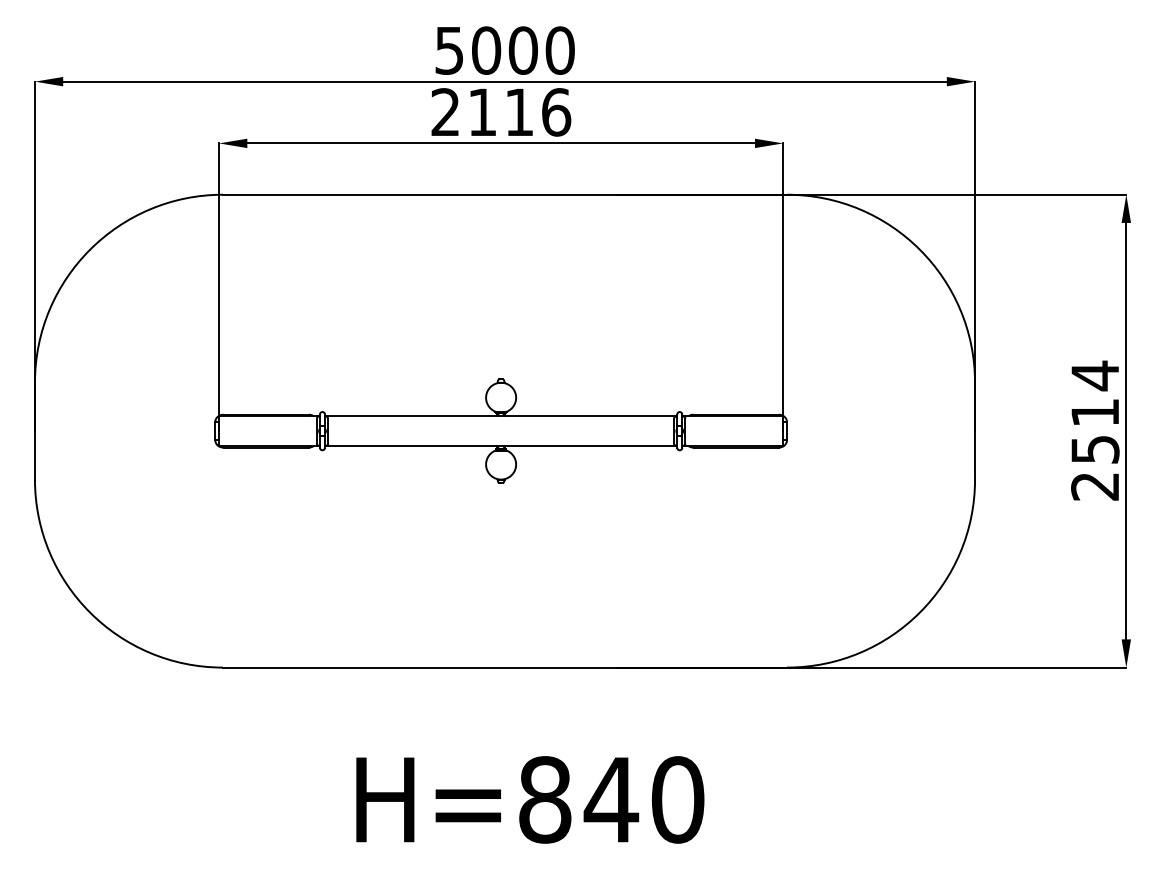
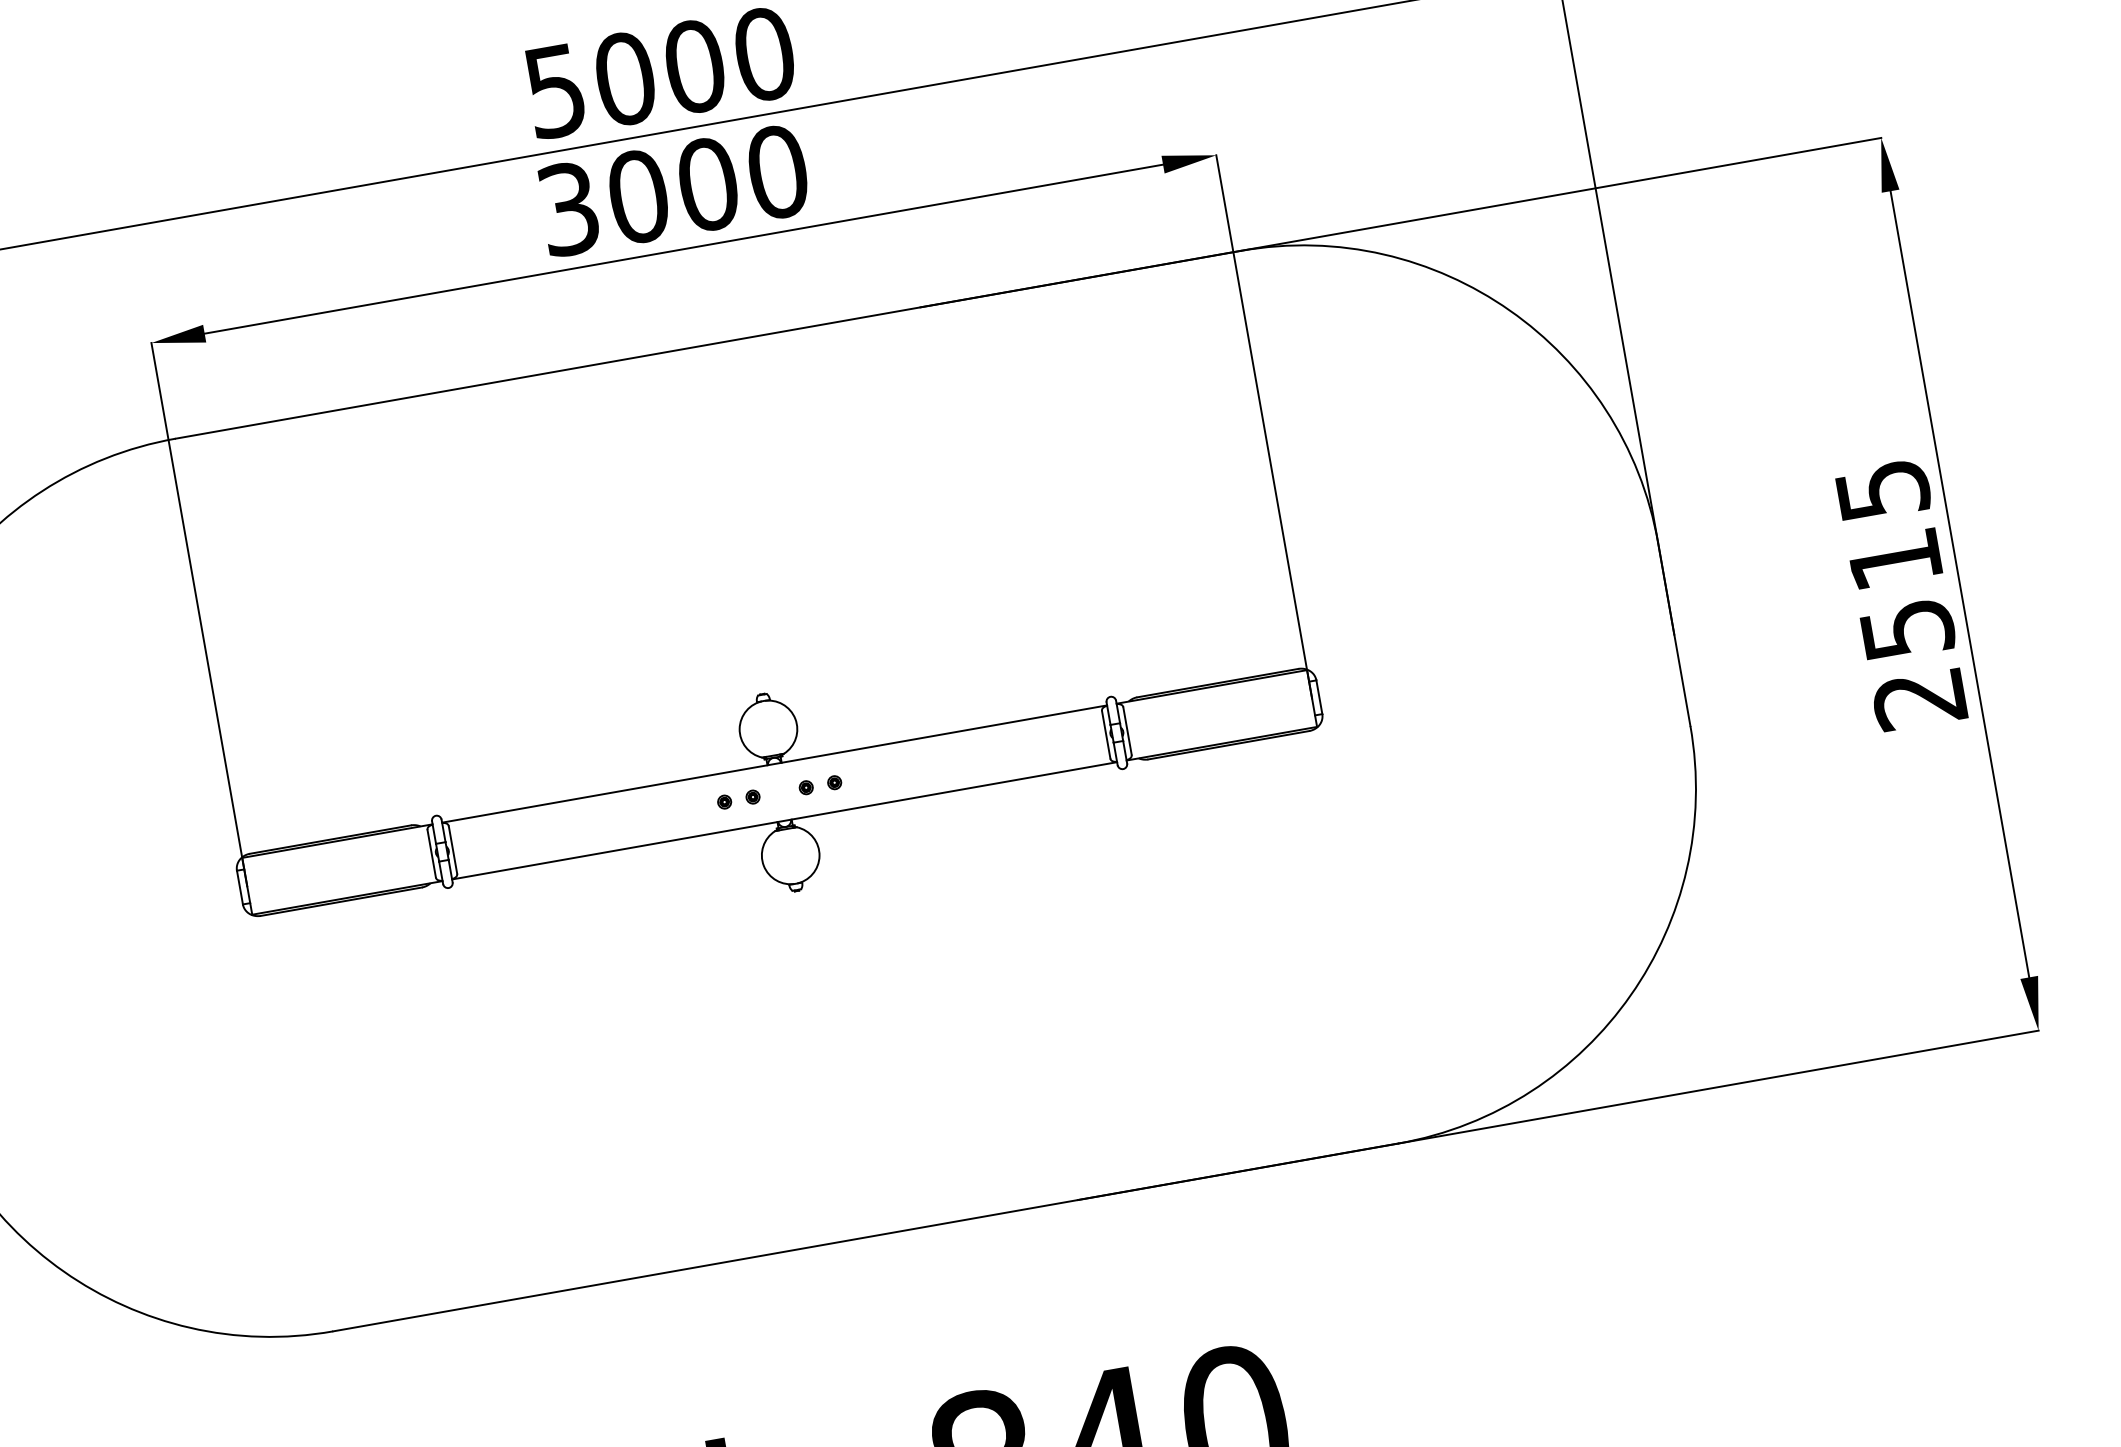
text: (501, 112) -> (674, 190), 2116 -> 3000
text: (1095, 375) -> (1883, 489), 2514 -> 2515
part: (479, 430) -> (738, 798), added
part: (522, 430) -> (819, 784), added

